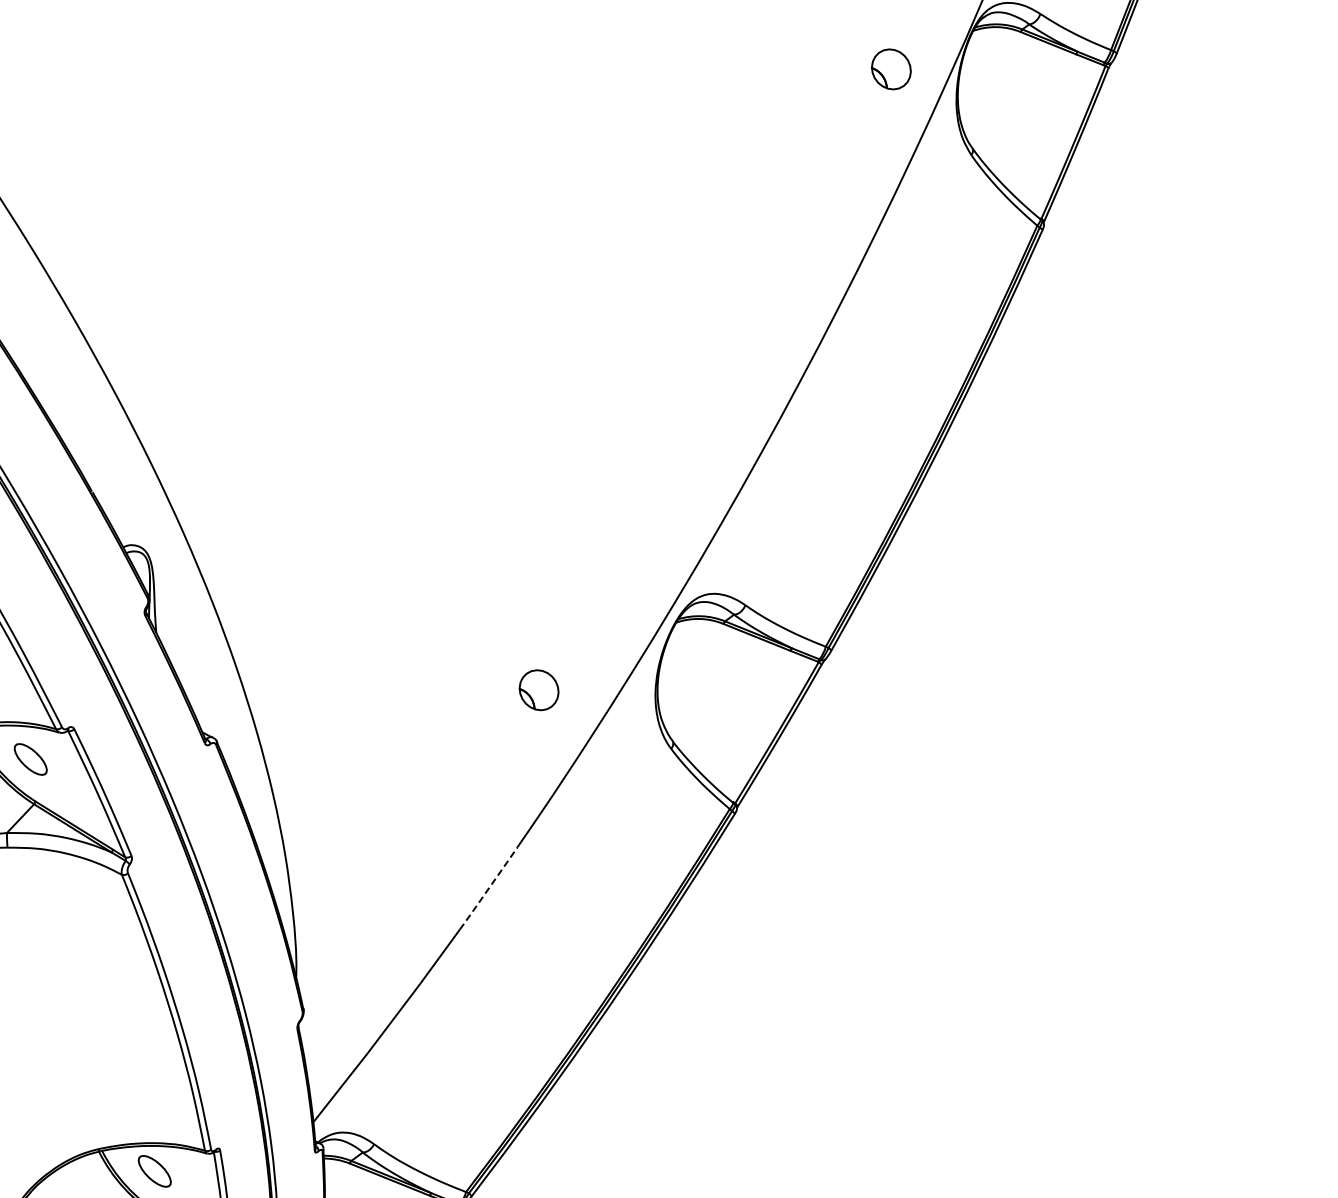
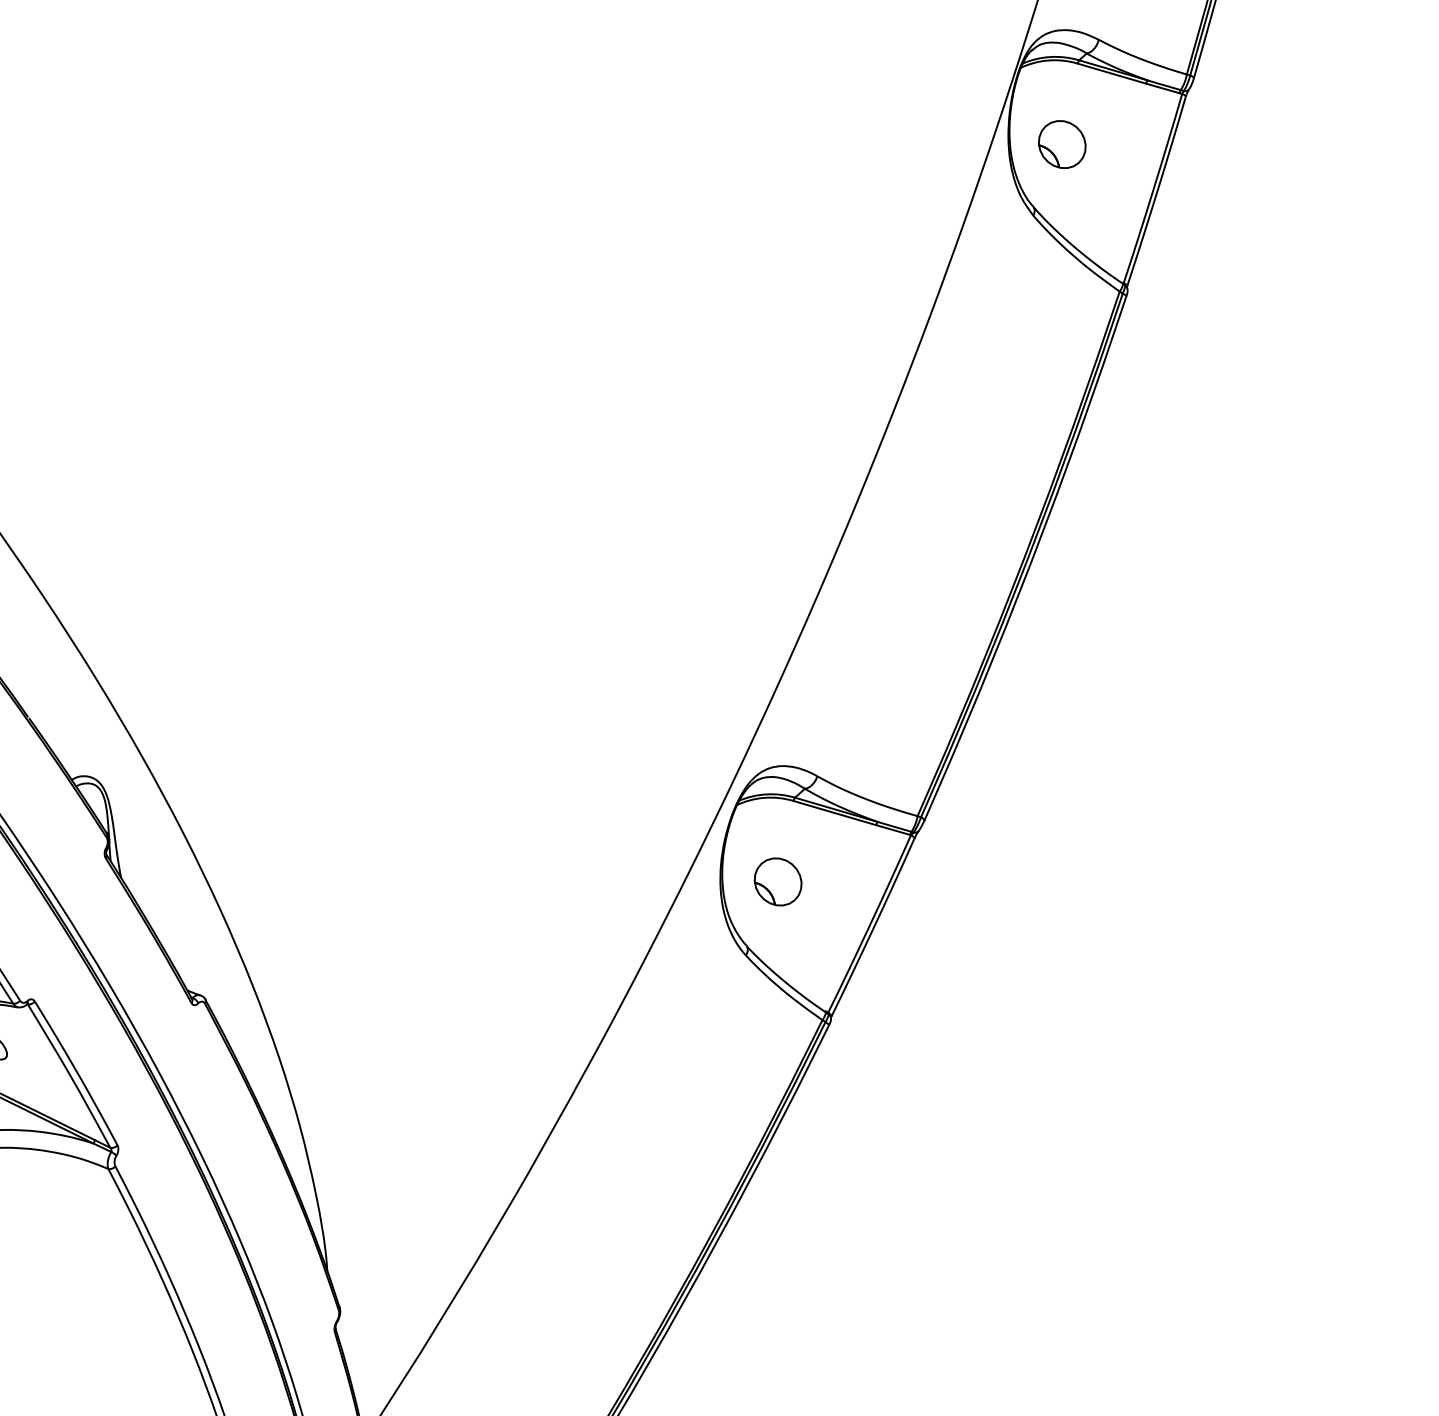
part: (890, 69) -> (1061, 144), moved
part: (538, 690) -> (777, 882), moved
line: (488, 888) -> (545, 1142), dashed -> solid

